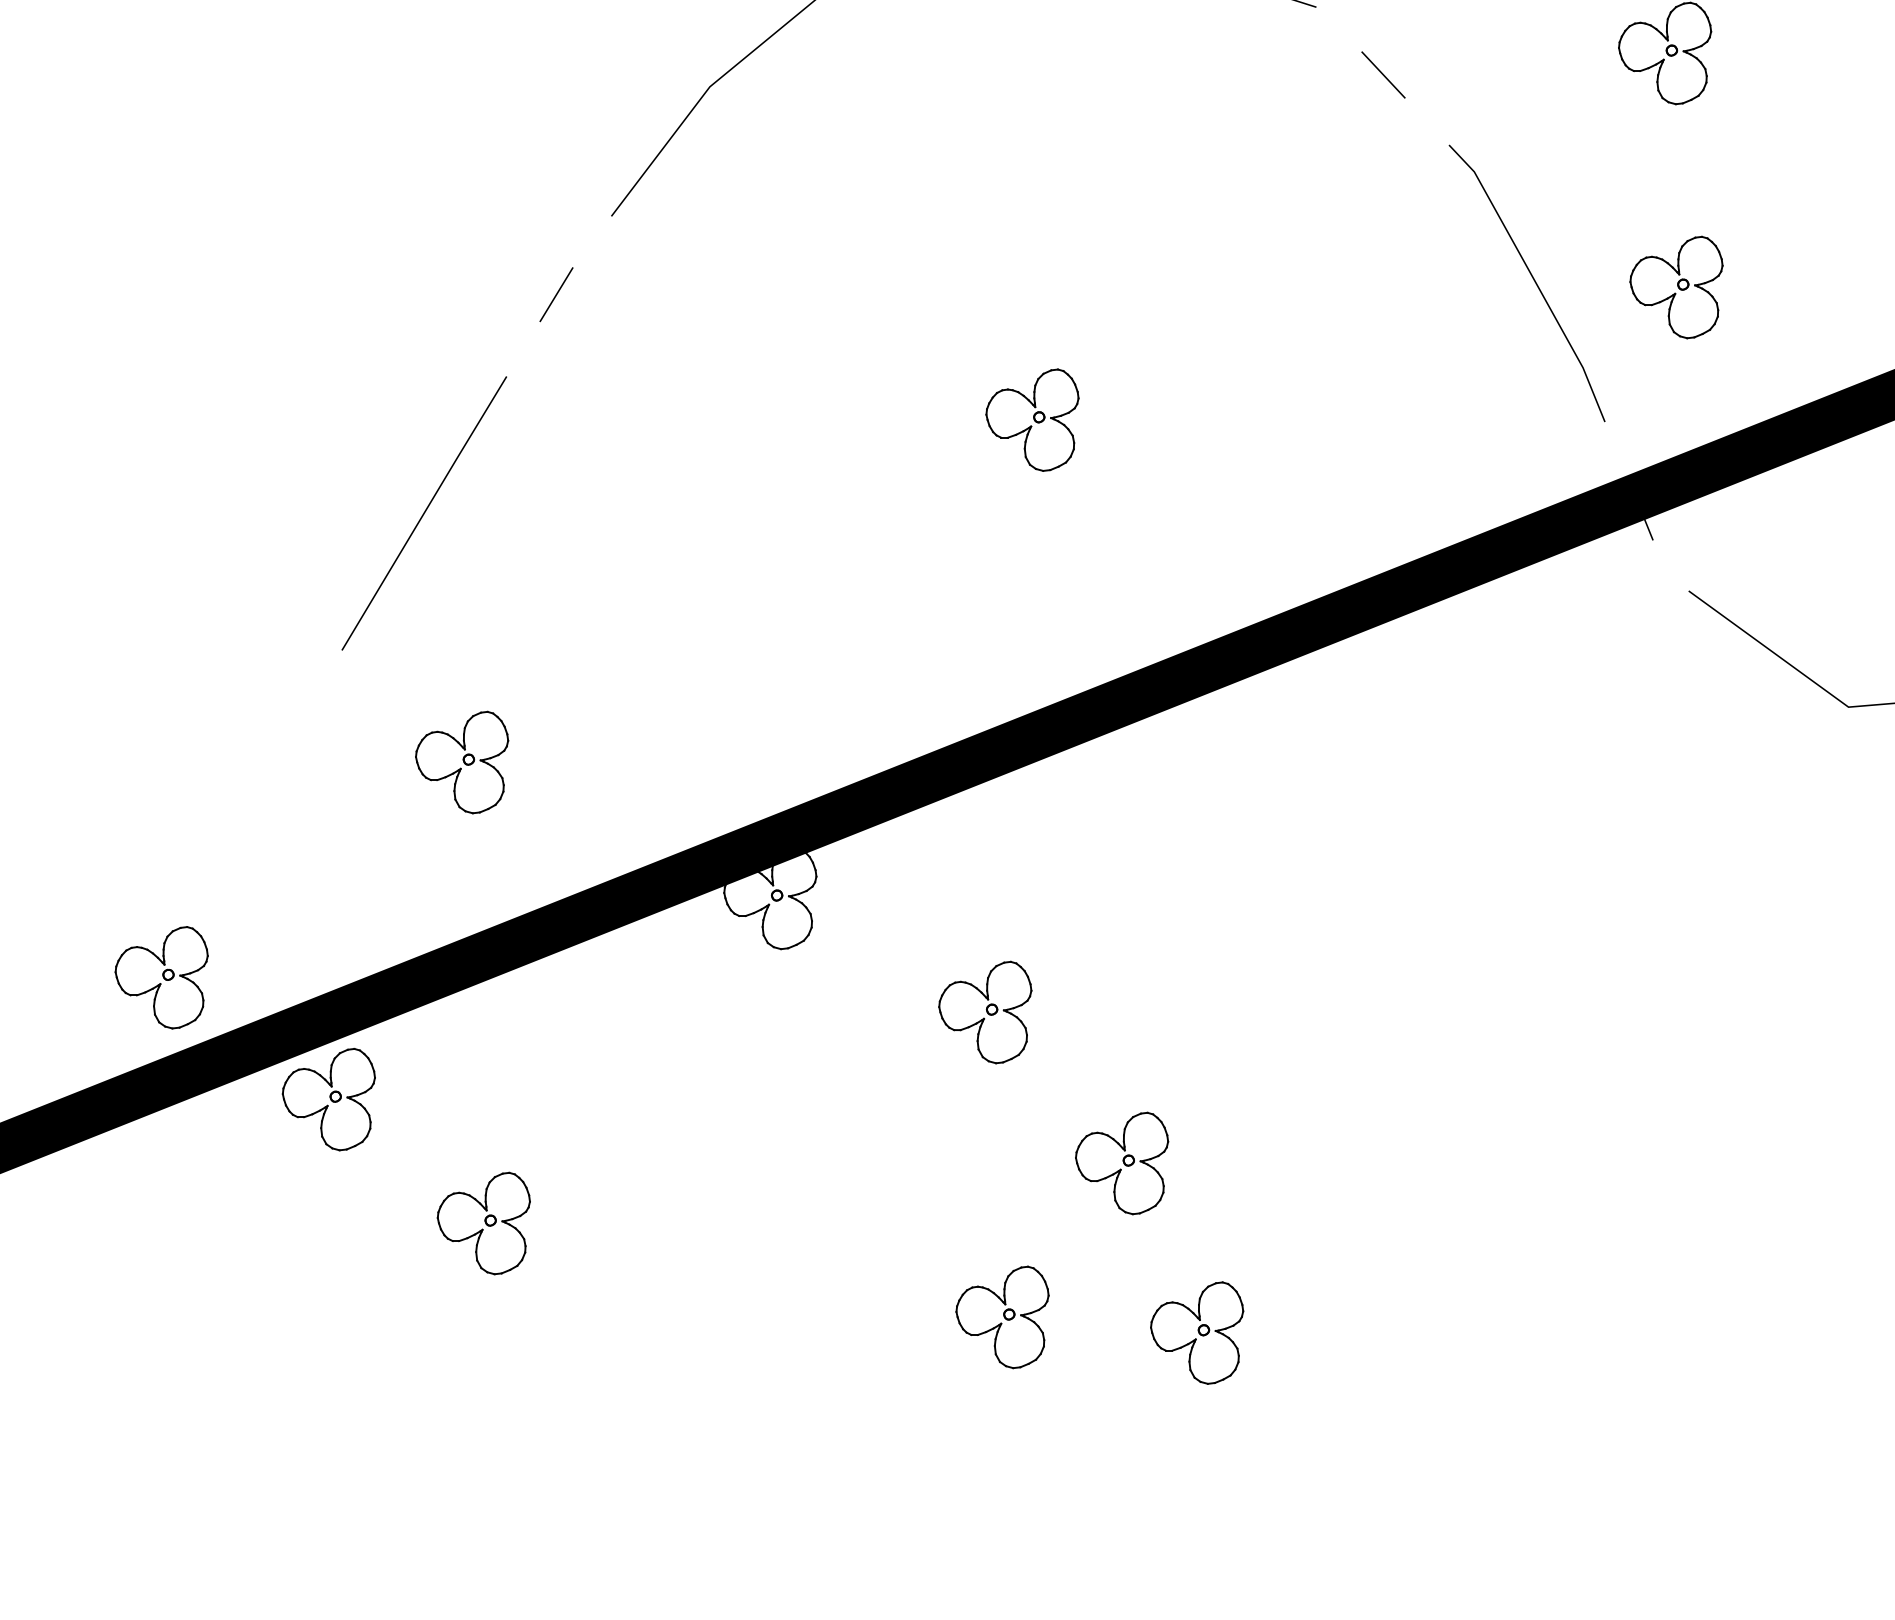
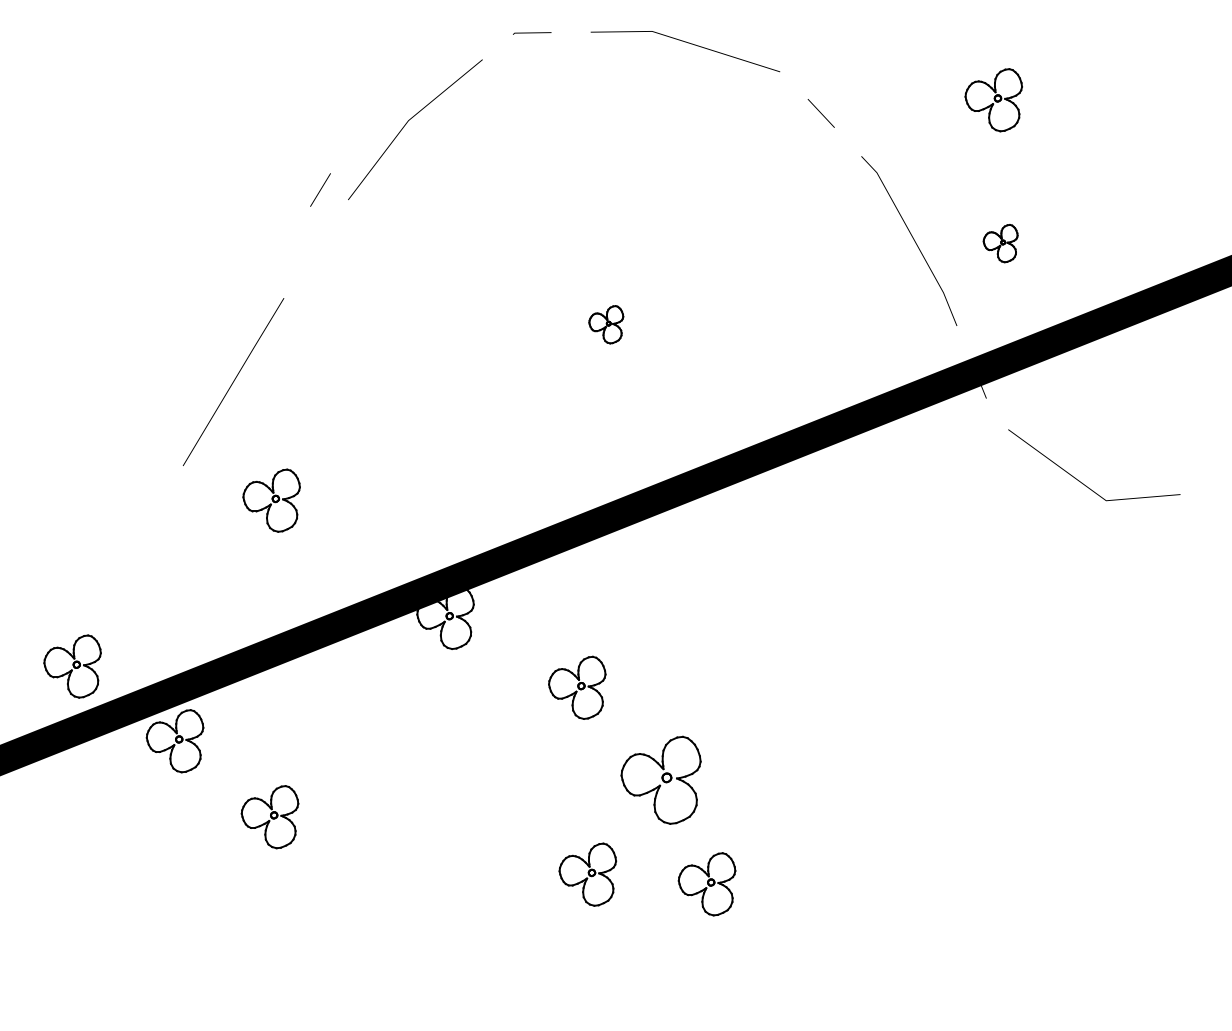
part: (1675, 287) -> (1000, 243), size x0.6
line: (556, 293) -> (320, 189), moved
part: (1032, 419) -> (606, 324), size x0.6
part: (461, 762) -> (271, 500), moved
part: (1121, 1163) -> (660, 780), size x1.4

